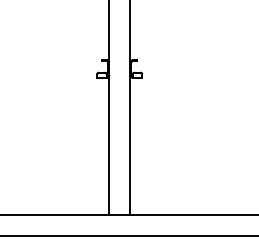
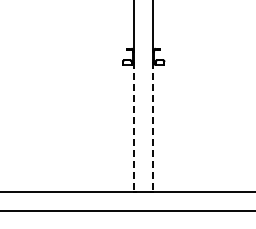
line: (109, 144) -> (134, 126), solid -> dashed
line: (130, 144) -> (153, 126), solid -> dashed

